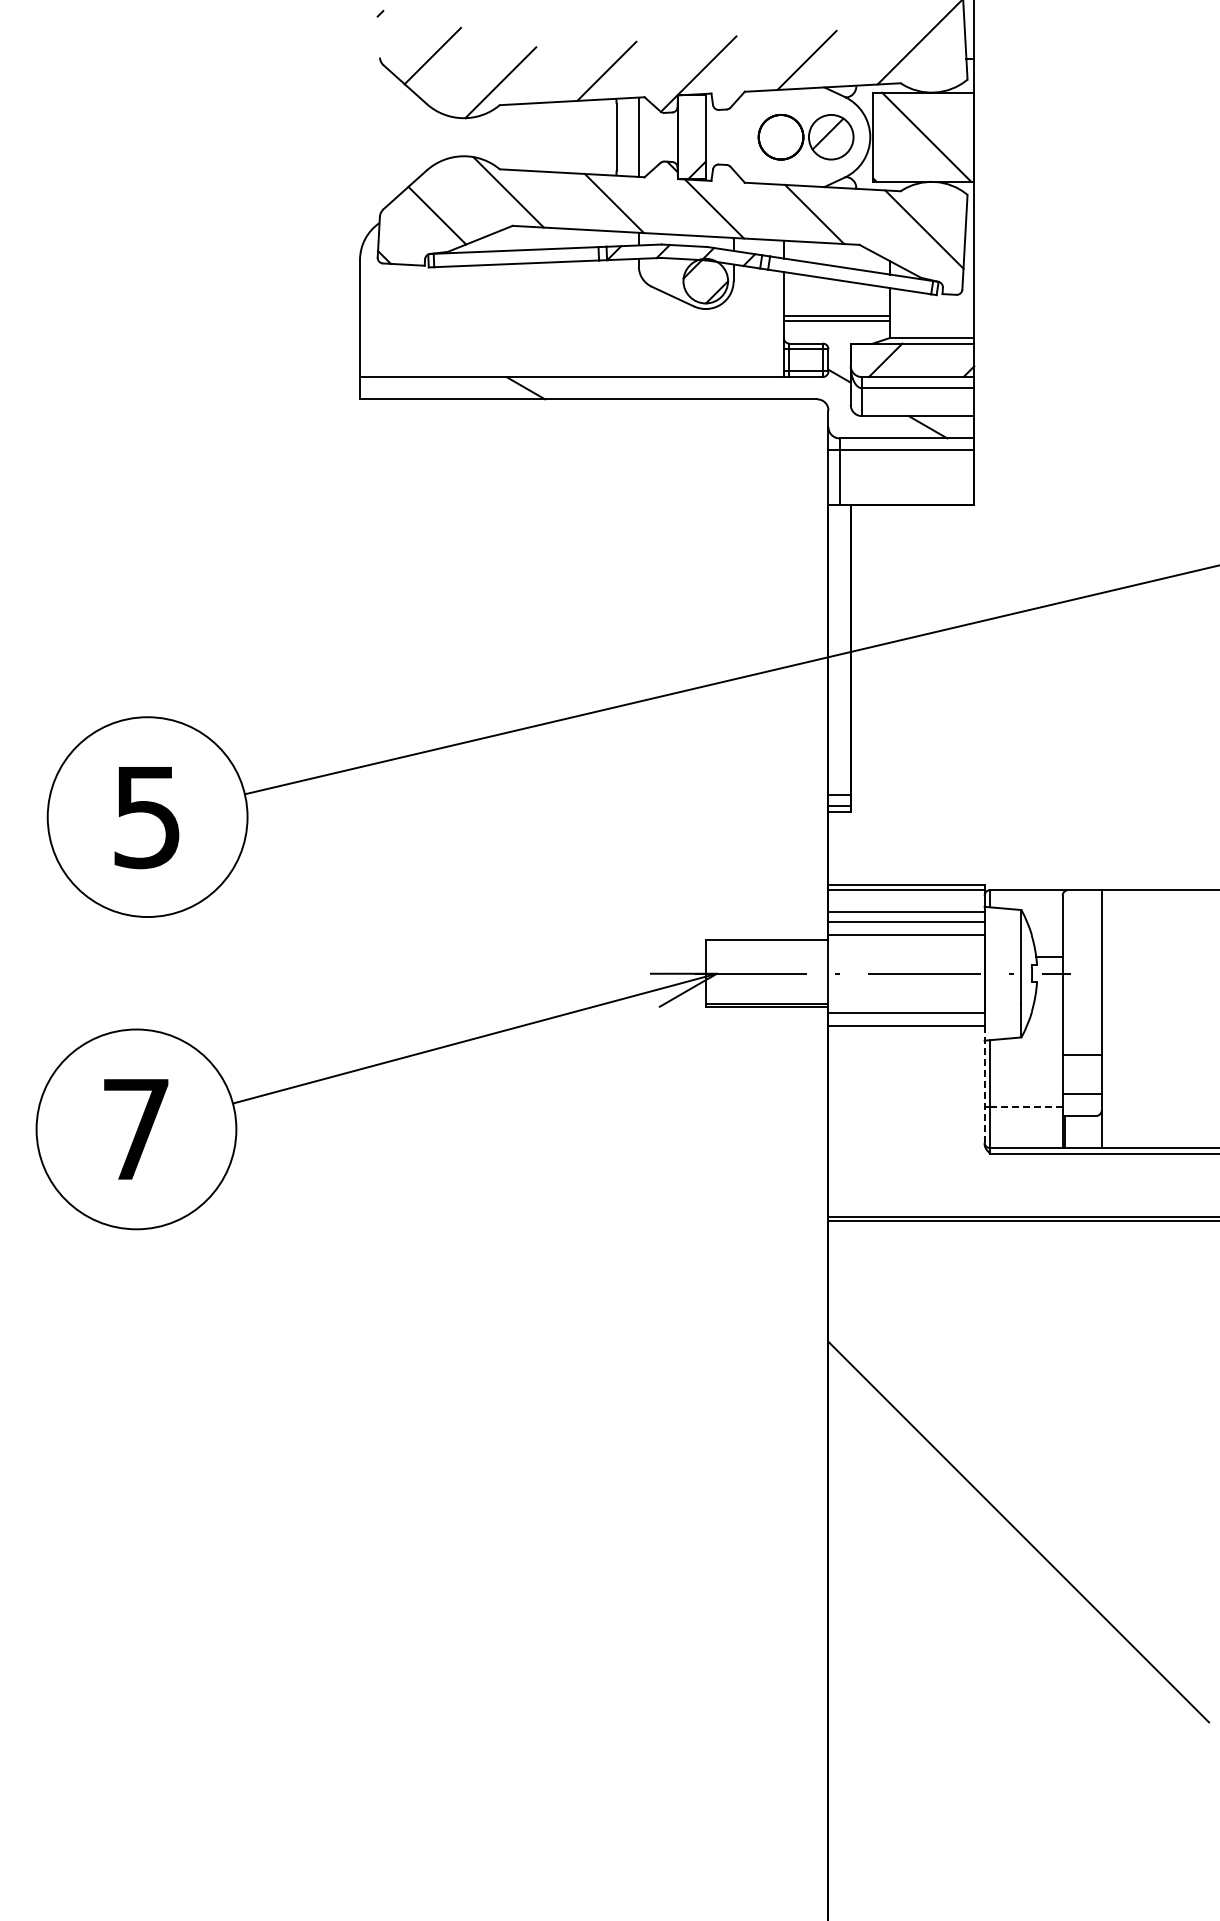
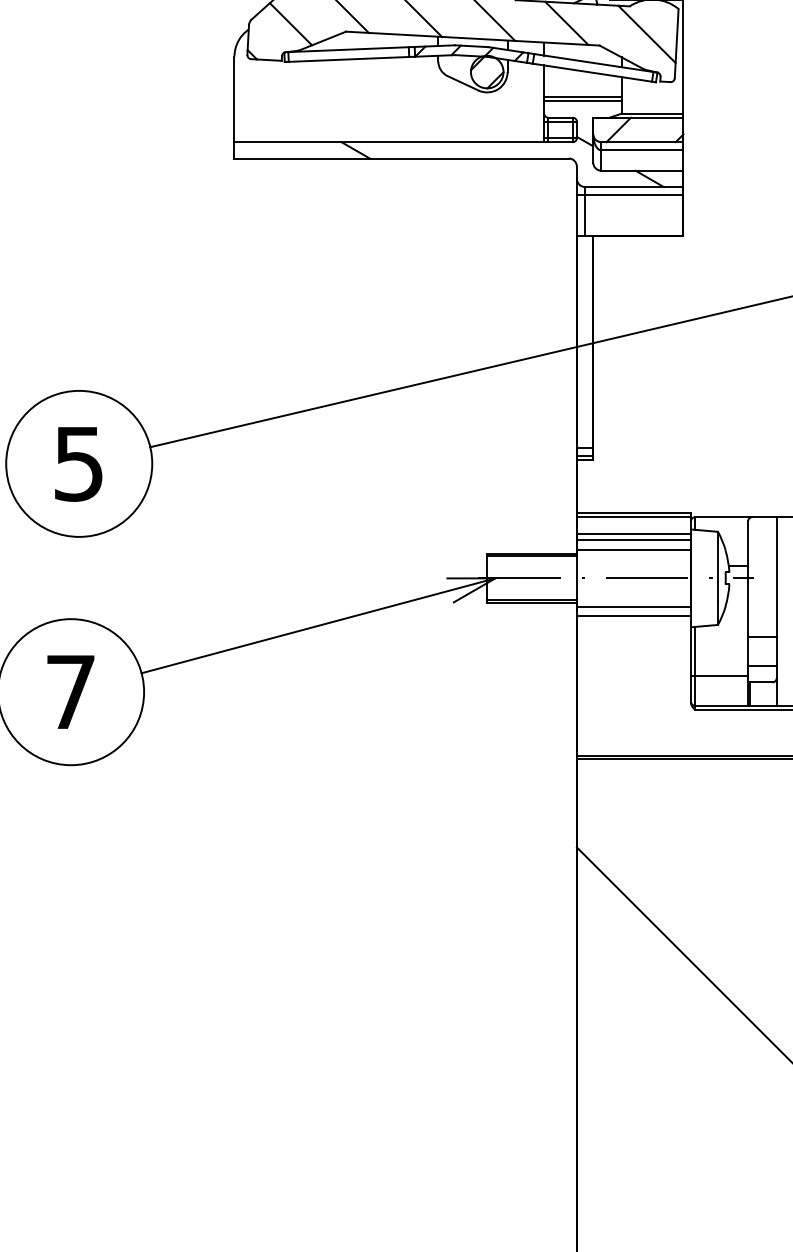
line: (766, 943) -> (531, 556), added
line: (984, 1085) -> (690, 660), dashed -> solid
line: (1026, 1106) -> (721, 675), dashed -> solid

